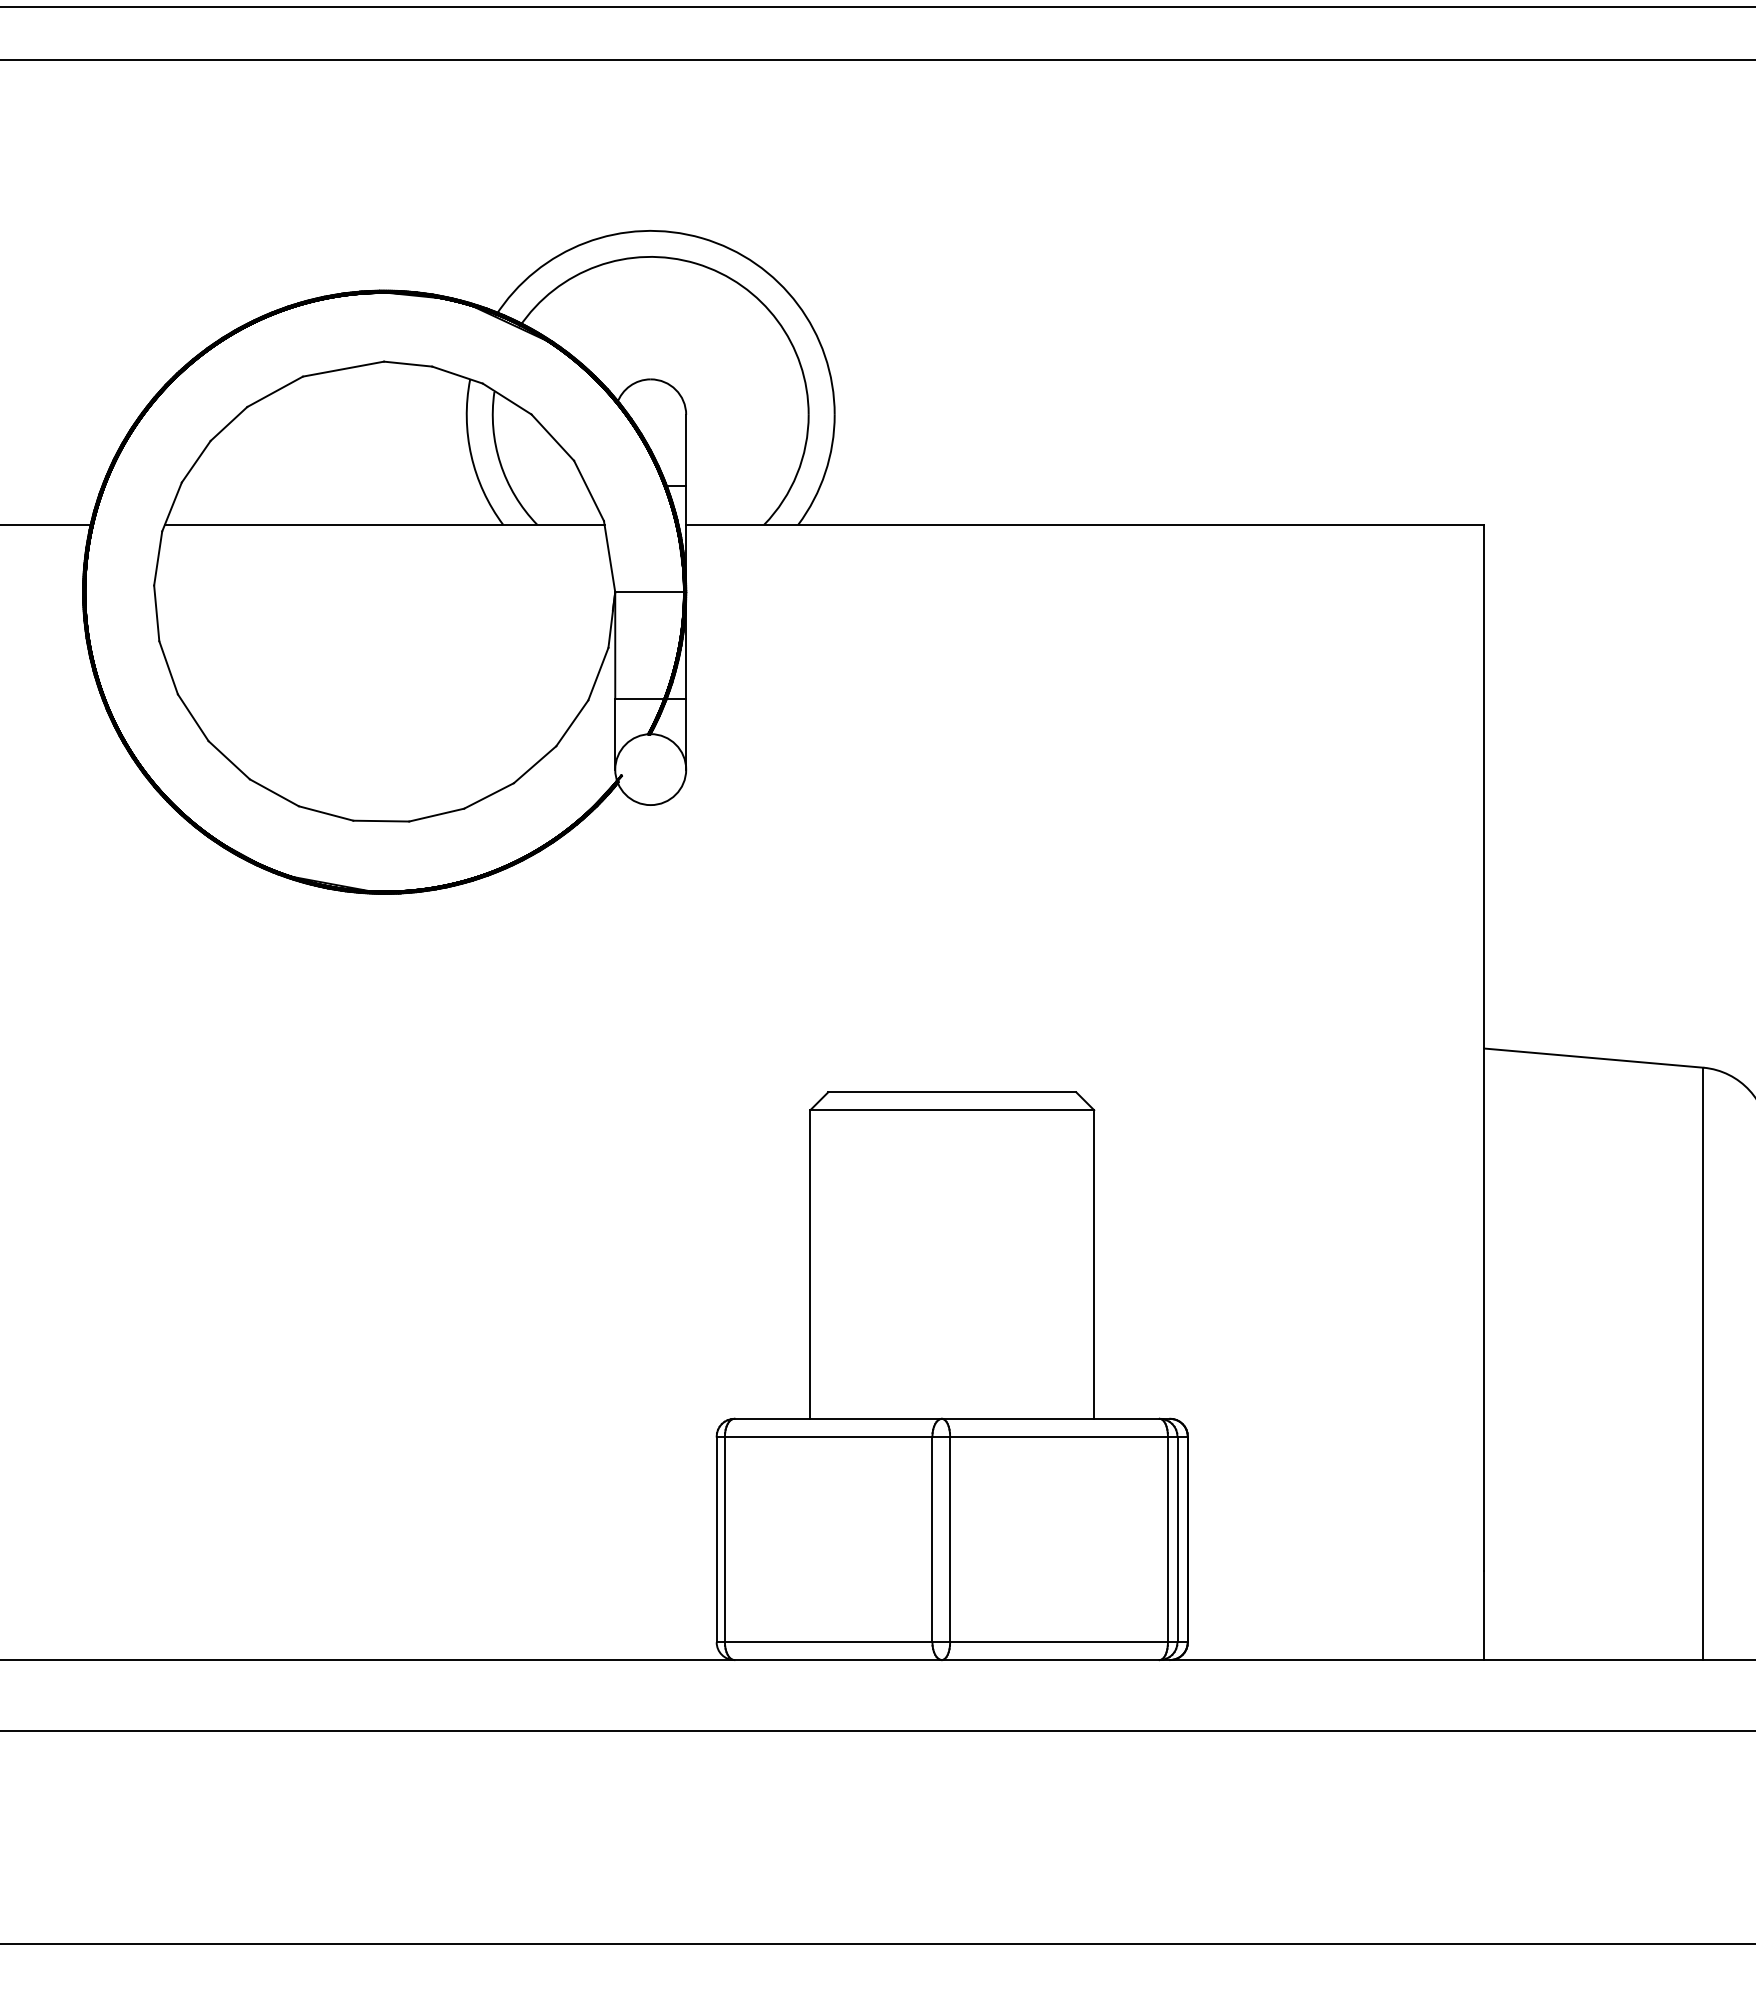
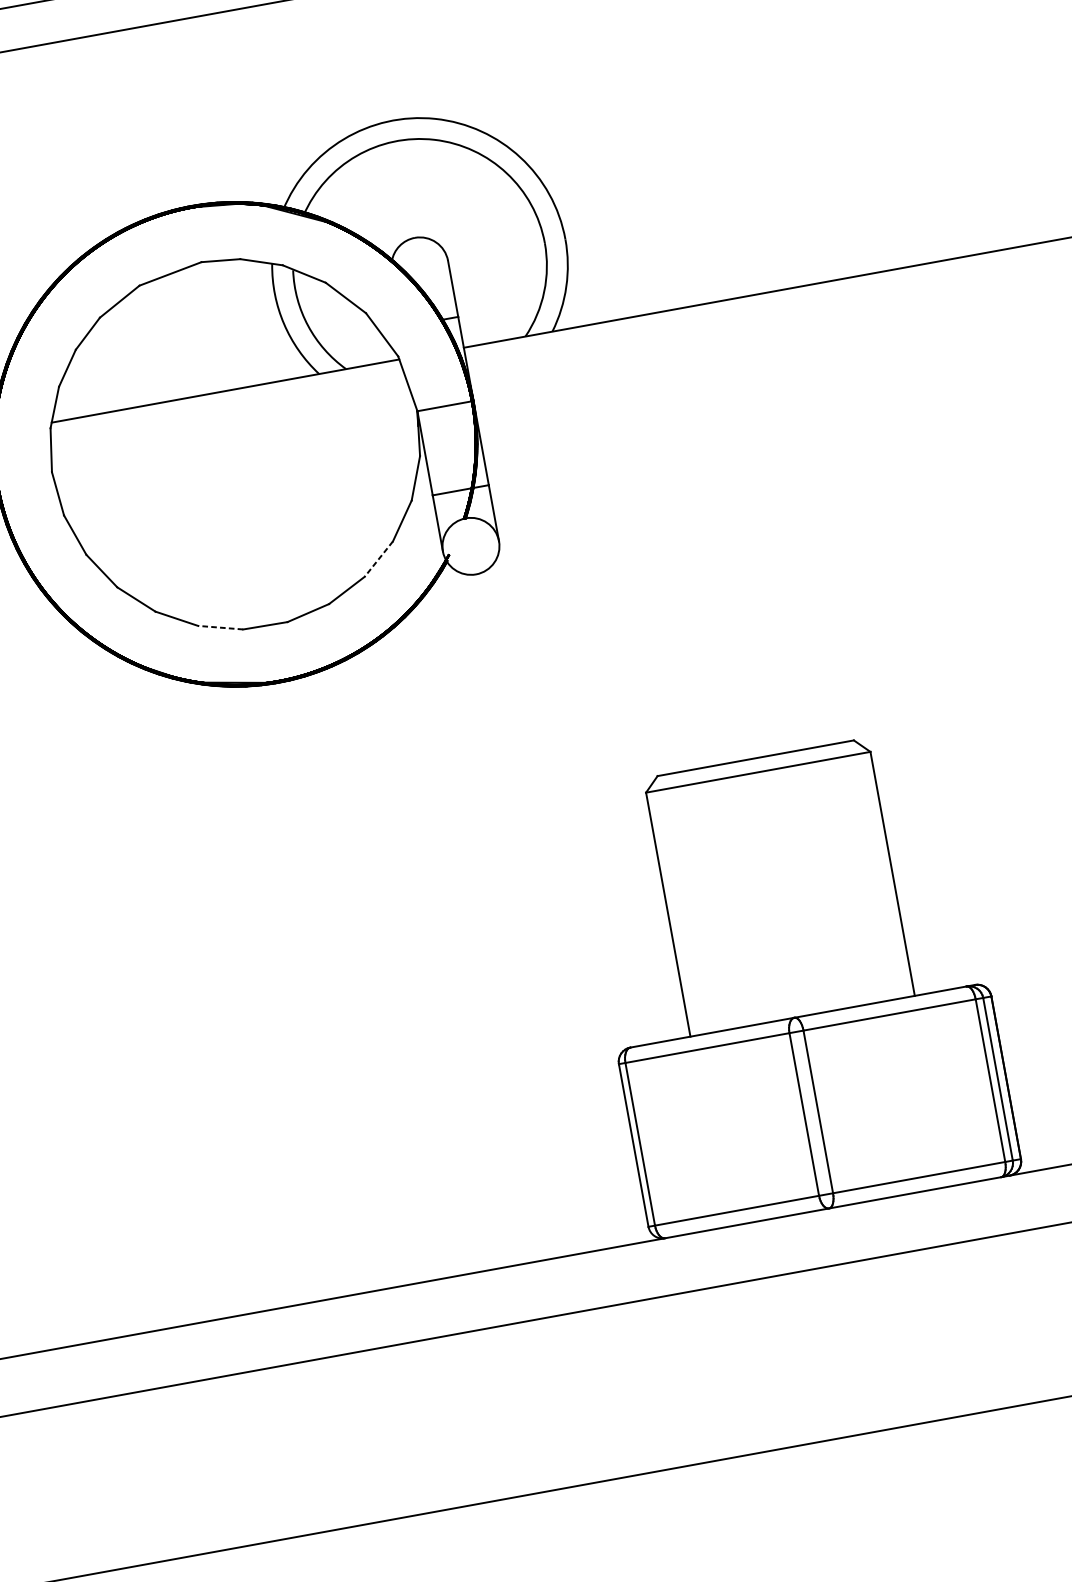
line: (534, 765) -> (378, 559), solid -> dashed
line: (325, 813) -> (220, 627), solid -> dashed

